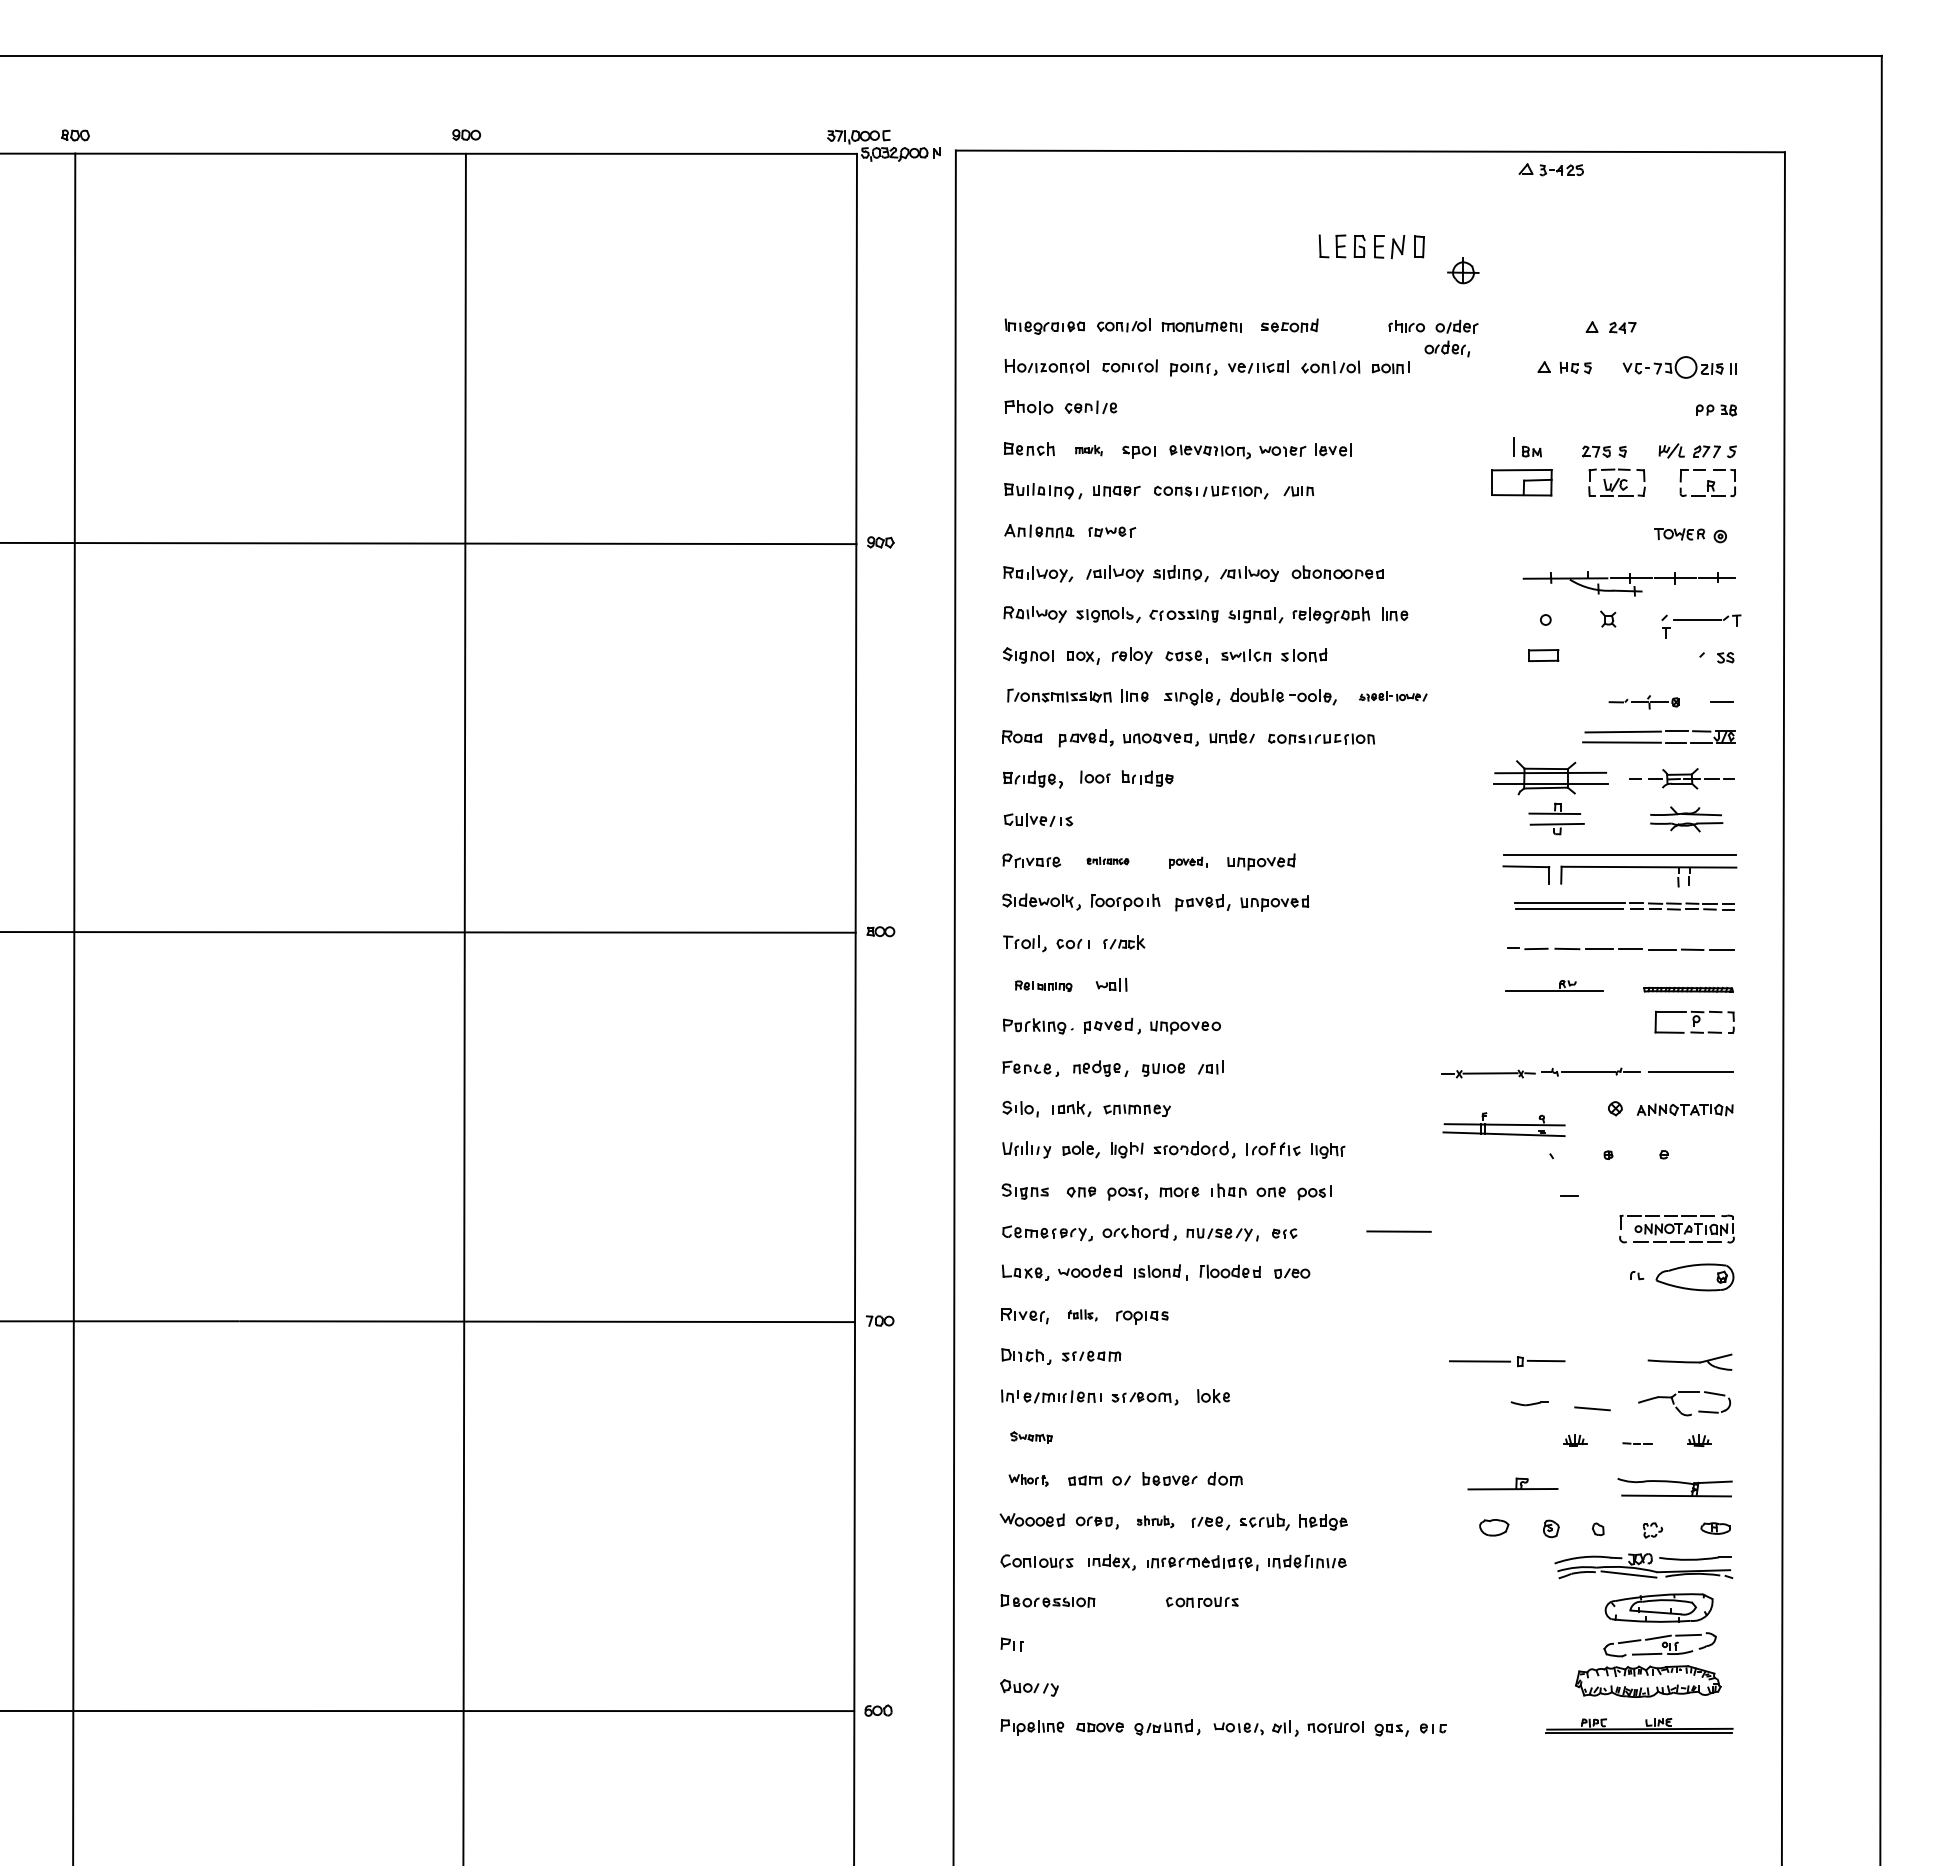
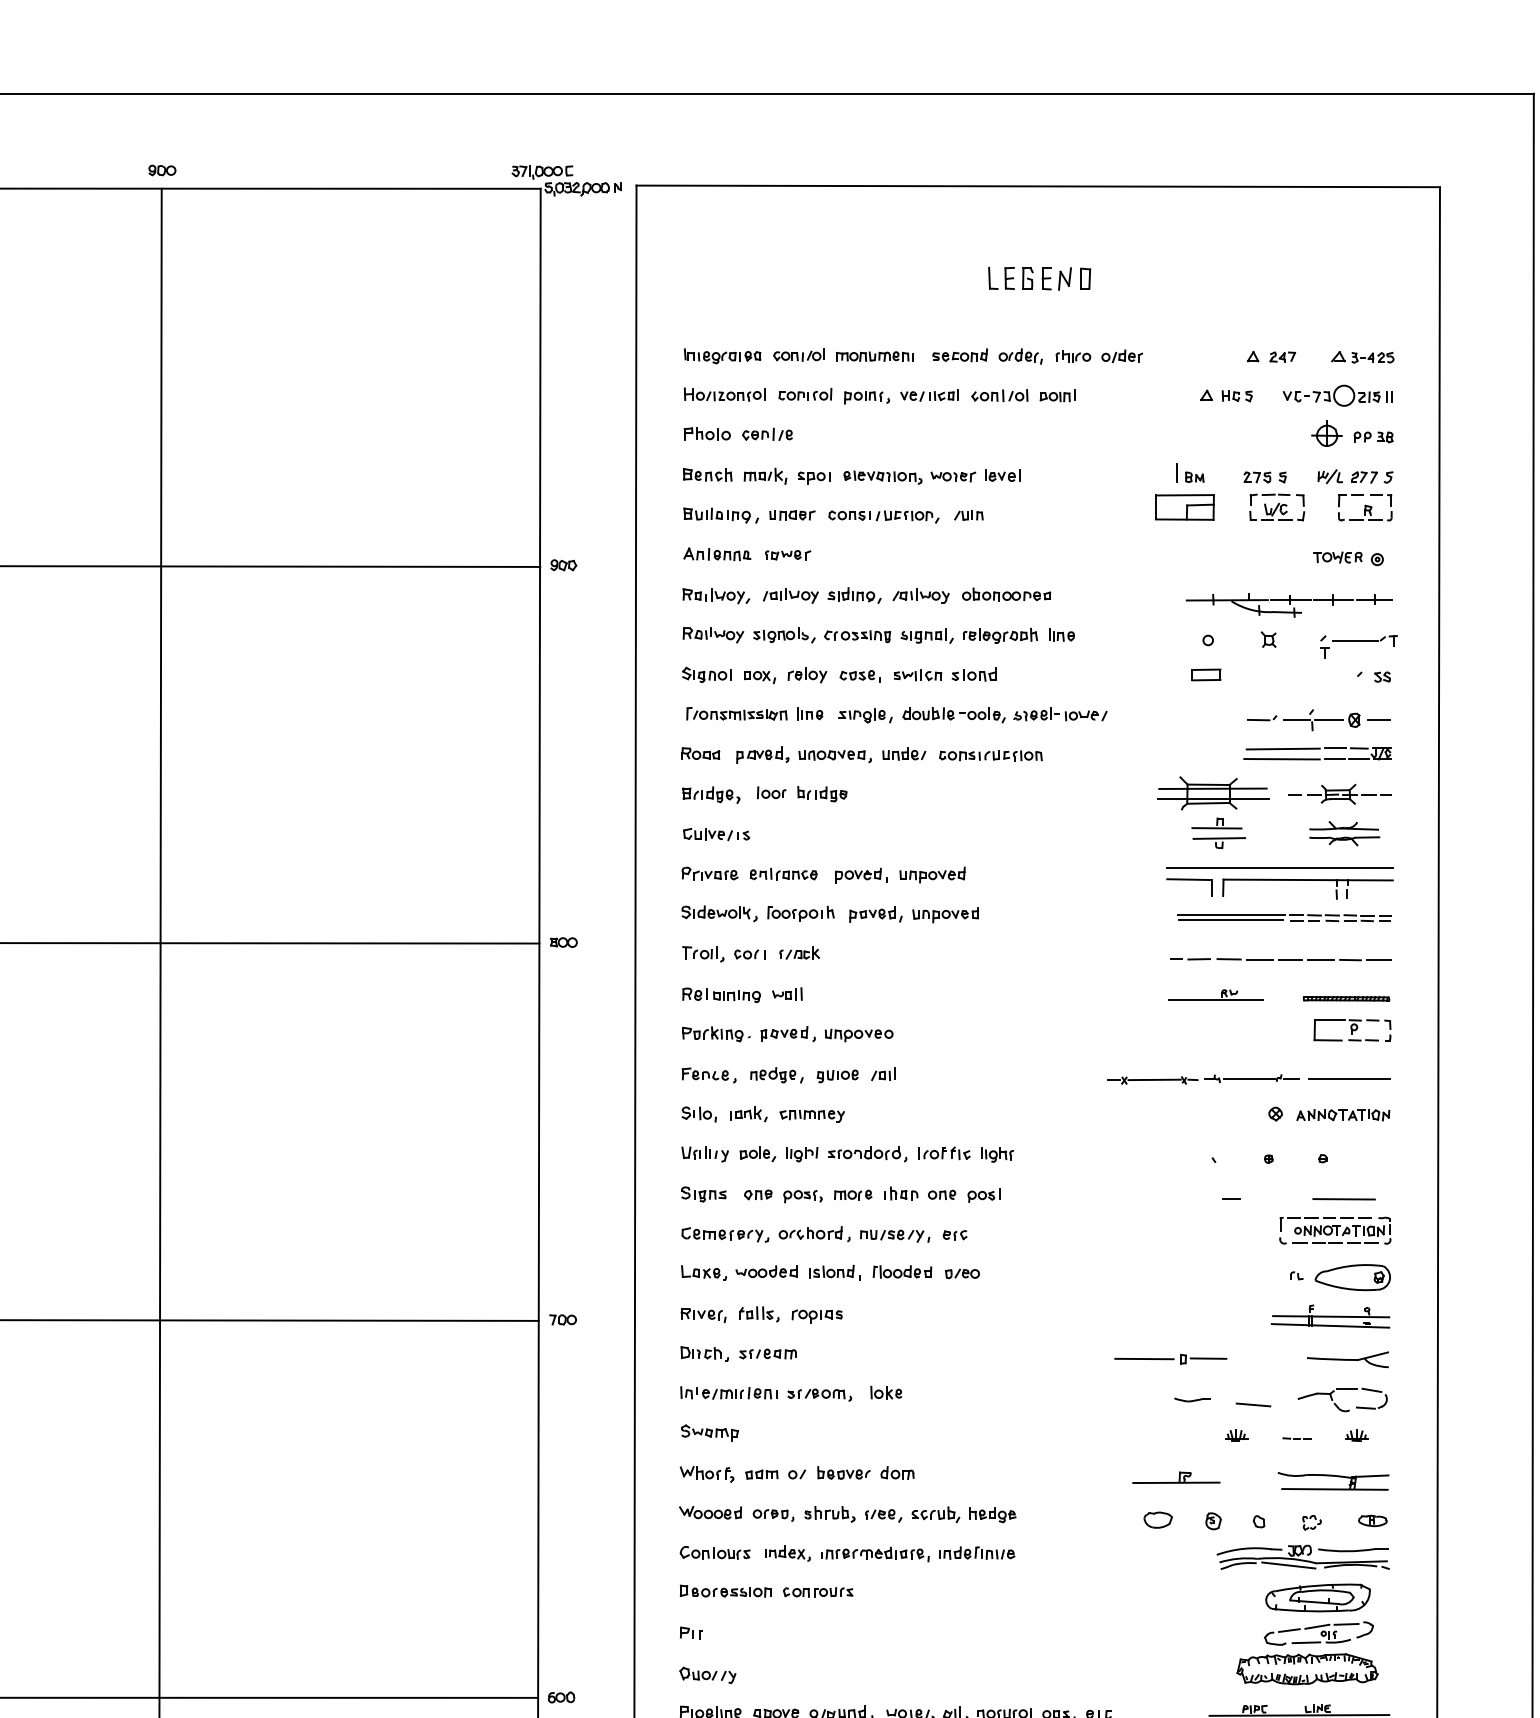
part: (1550, 169) -> (1362, 357), moved
part: (1463, 270) -> (1327, 433), moved
part: (1446, 348) -> (1019, 356), moved
part: (1088, 450) -> (765, 476), size x1.67
part: (1392, 696) -> (1059, 714), size x1.43
part: (1643, 702) -> (1302, 720), size x1.67
part: (1107, 860) -> (783, 873), size x1.67
part: (1188, 862) -> (861, 875), size x1.43
part: (1043, 986) -> (721, 995), size x1.43
part: (1503, 1124) -> (1330, 1316), moved
line: (1398, 1231) -> (1343, 1199), moved
part: (1082, 1315) -> (759, 1314), size x1.43
part: (1031, 1437) -> (709, 1432), size x1.43
part: (1028, 1480) -> (706, 1474), size x1.43
part: (1155, 1521) -> (829, 1514), size x1.43
part: (1202, 1601) -> (818, 1591), moved

